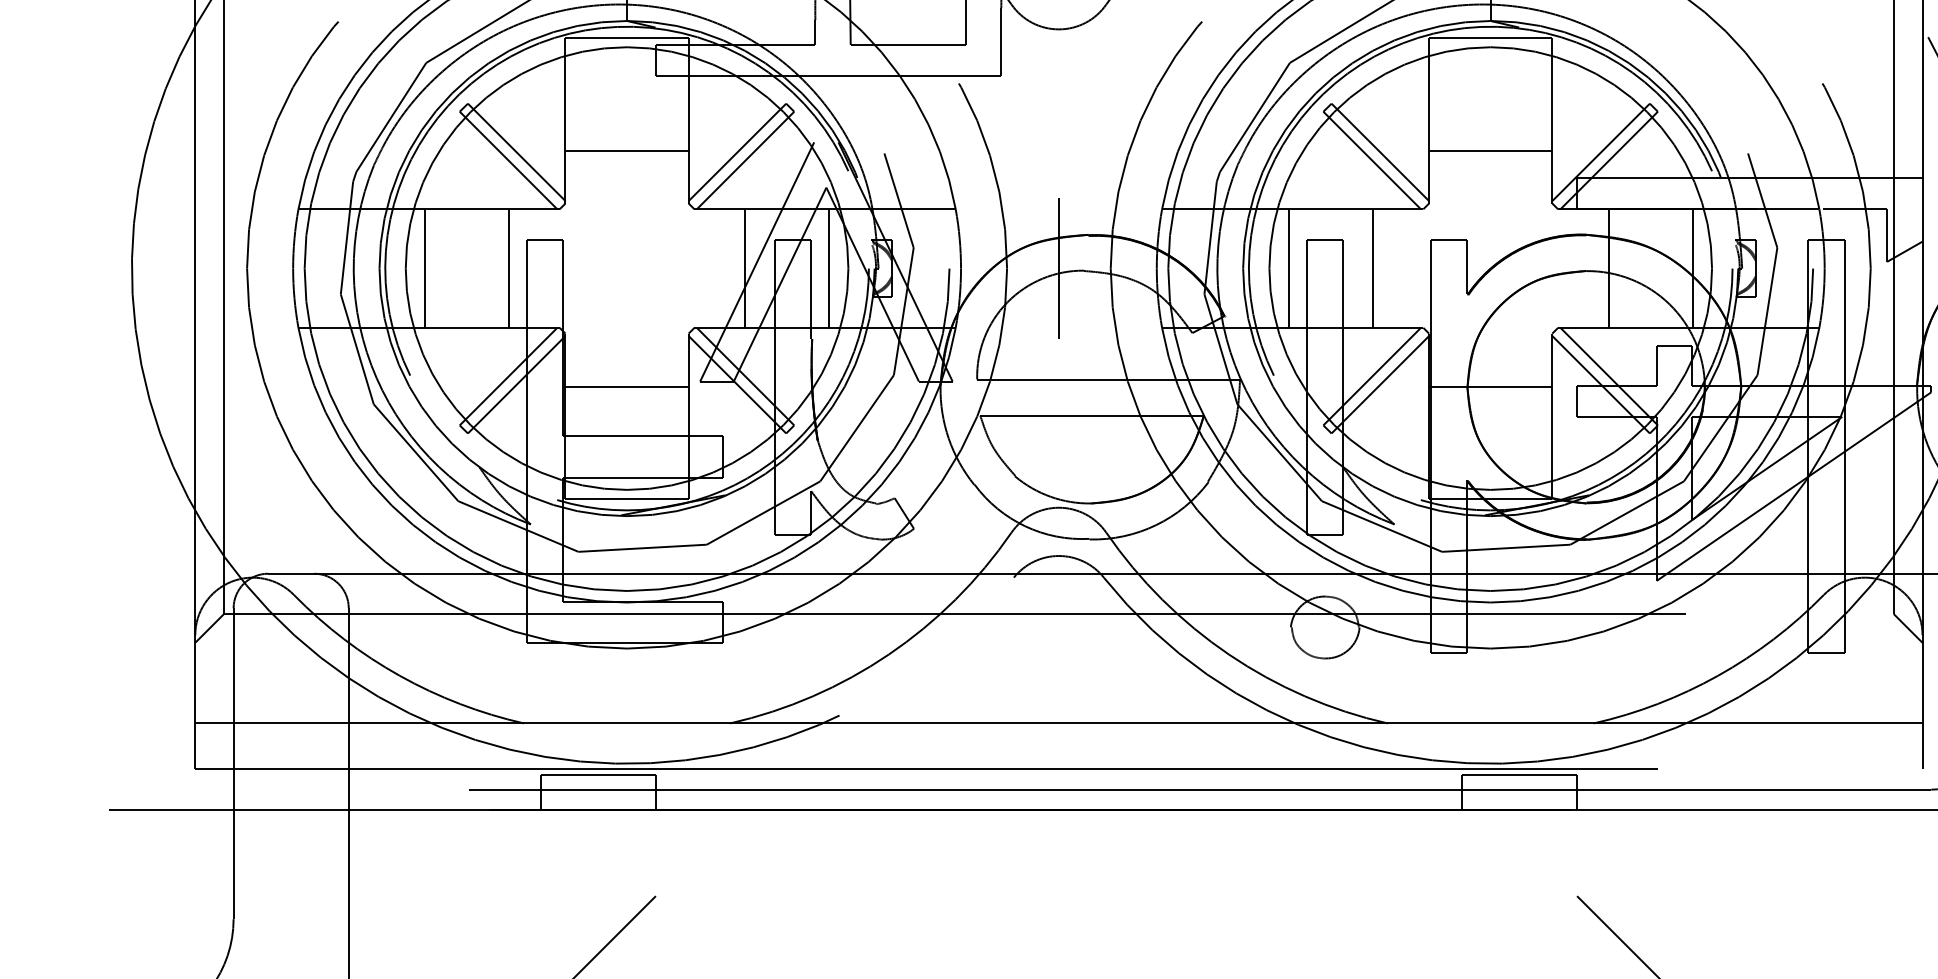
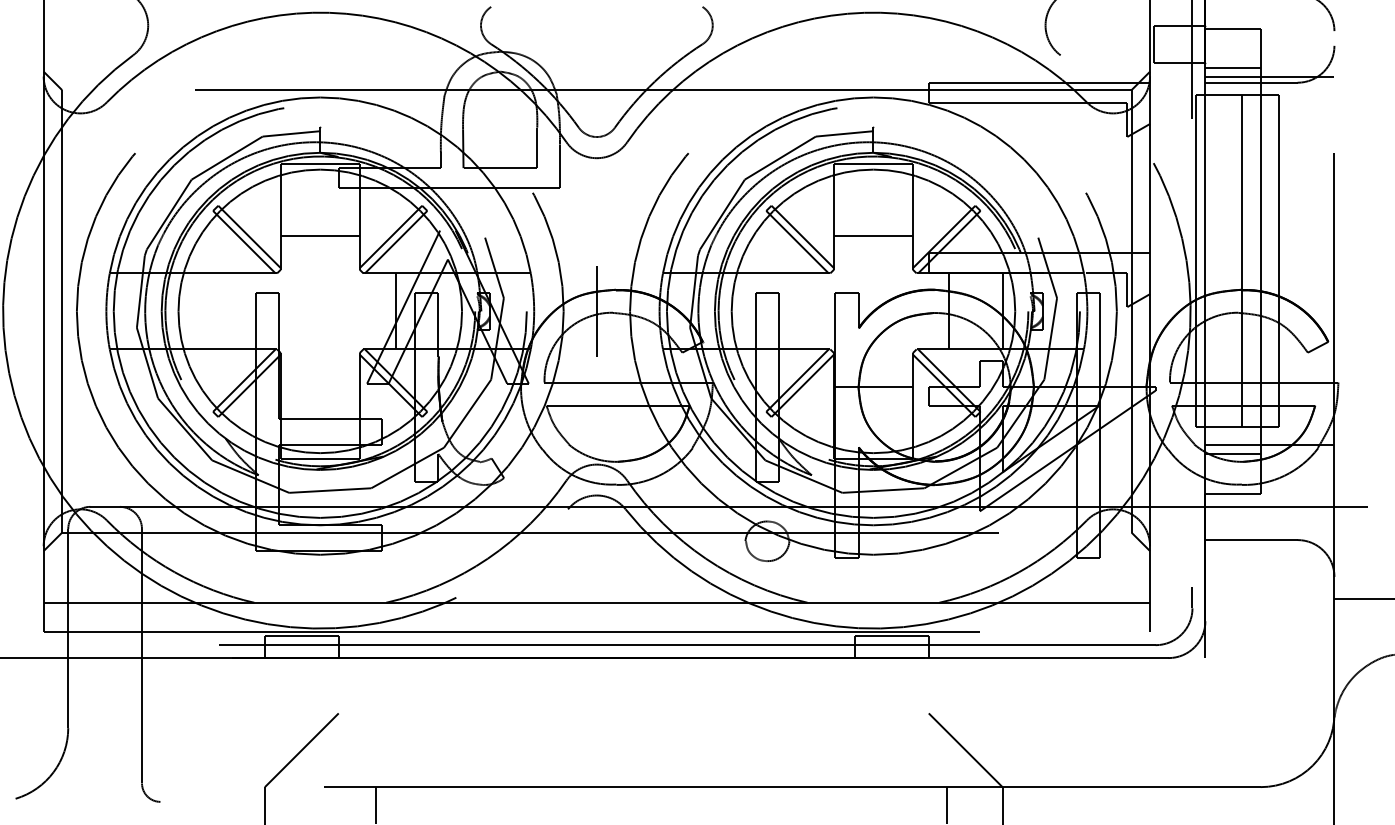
line: (424, 268) -> (190, 311), removed
line: (508, 268) -> (244, 311), removed
line: (828, 268) -> (449, 311), removed
line: (1287, 268) -> (743, 311), removed
line: (1372, 268) -> (797, 311), removed
line: (625, 387) -> (319, 387), removed

